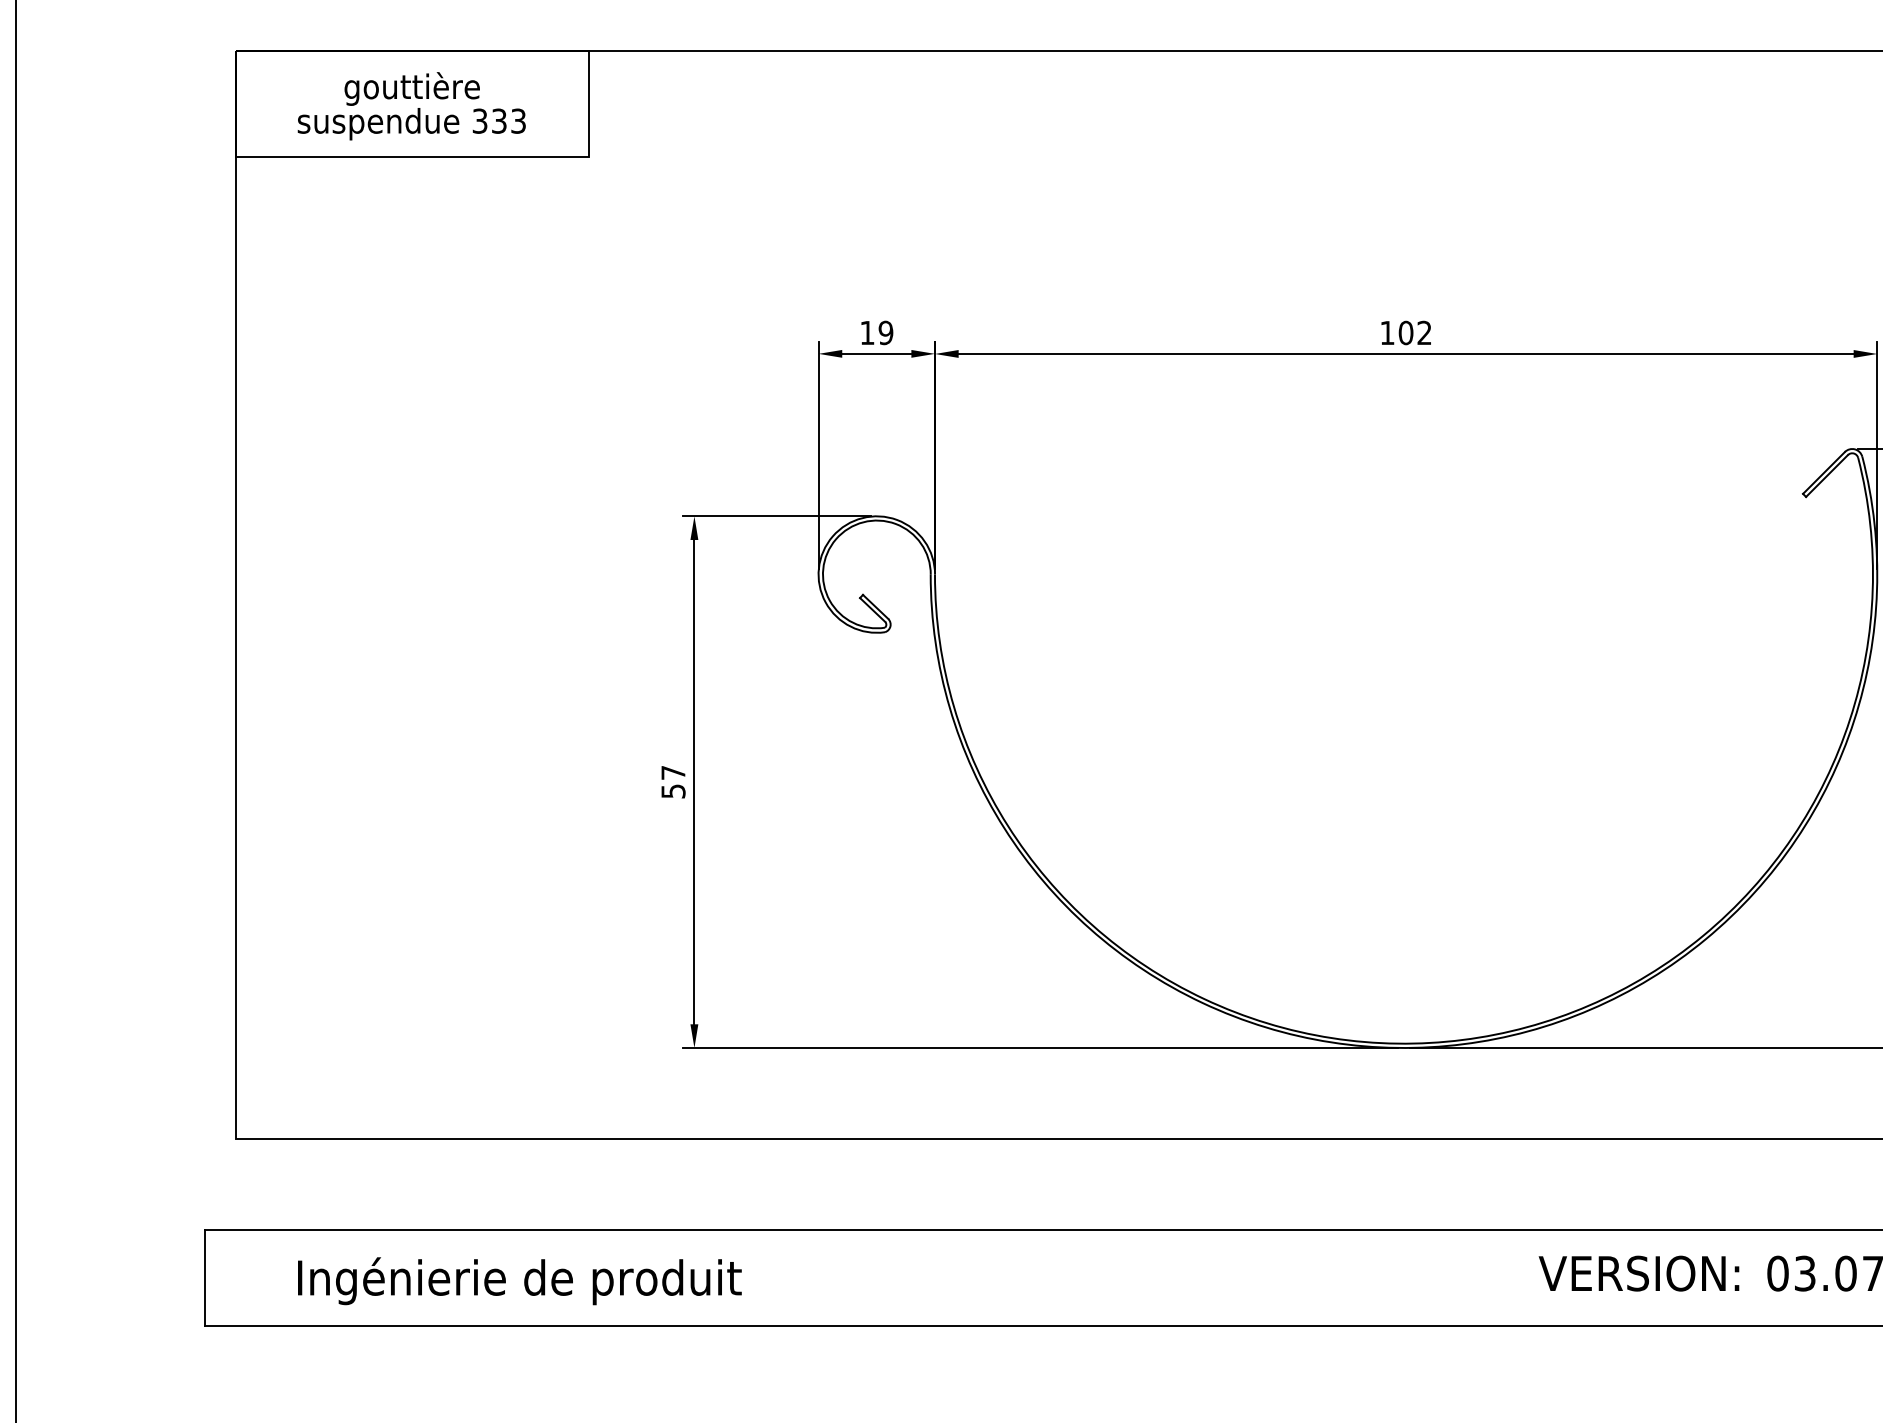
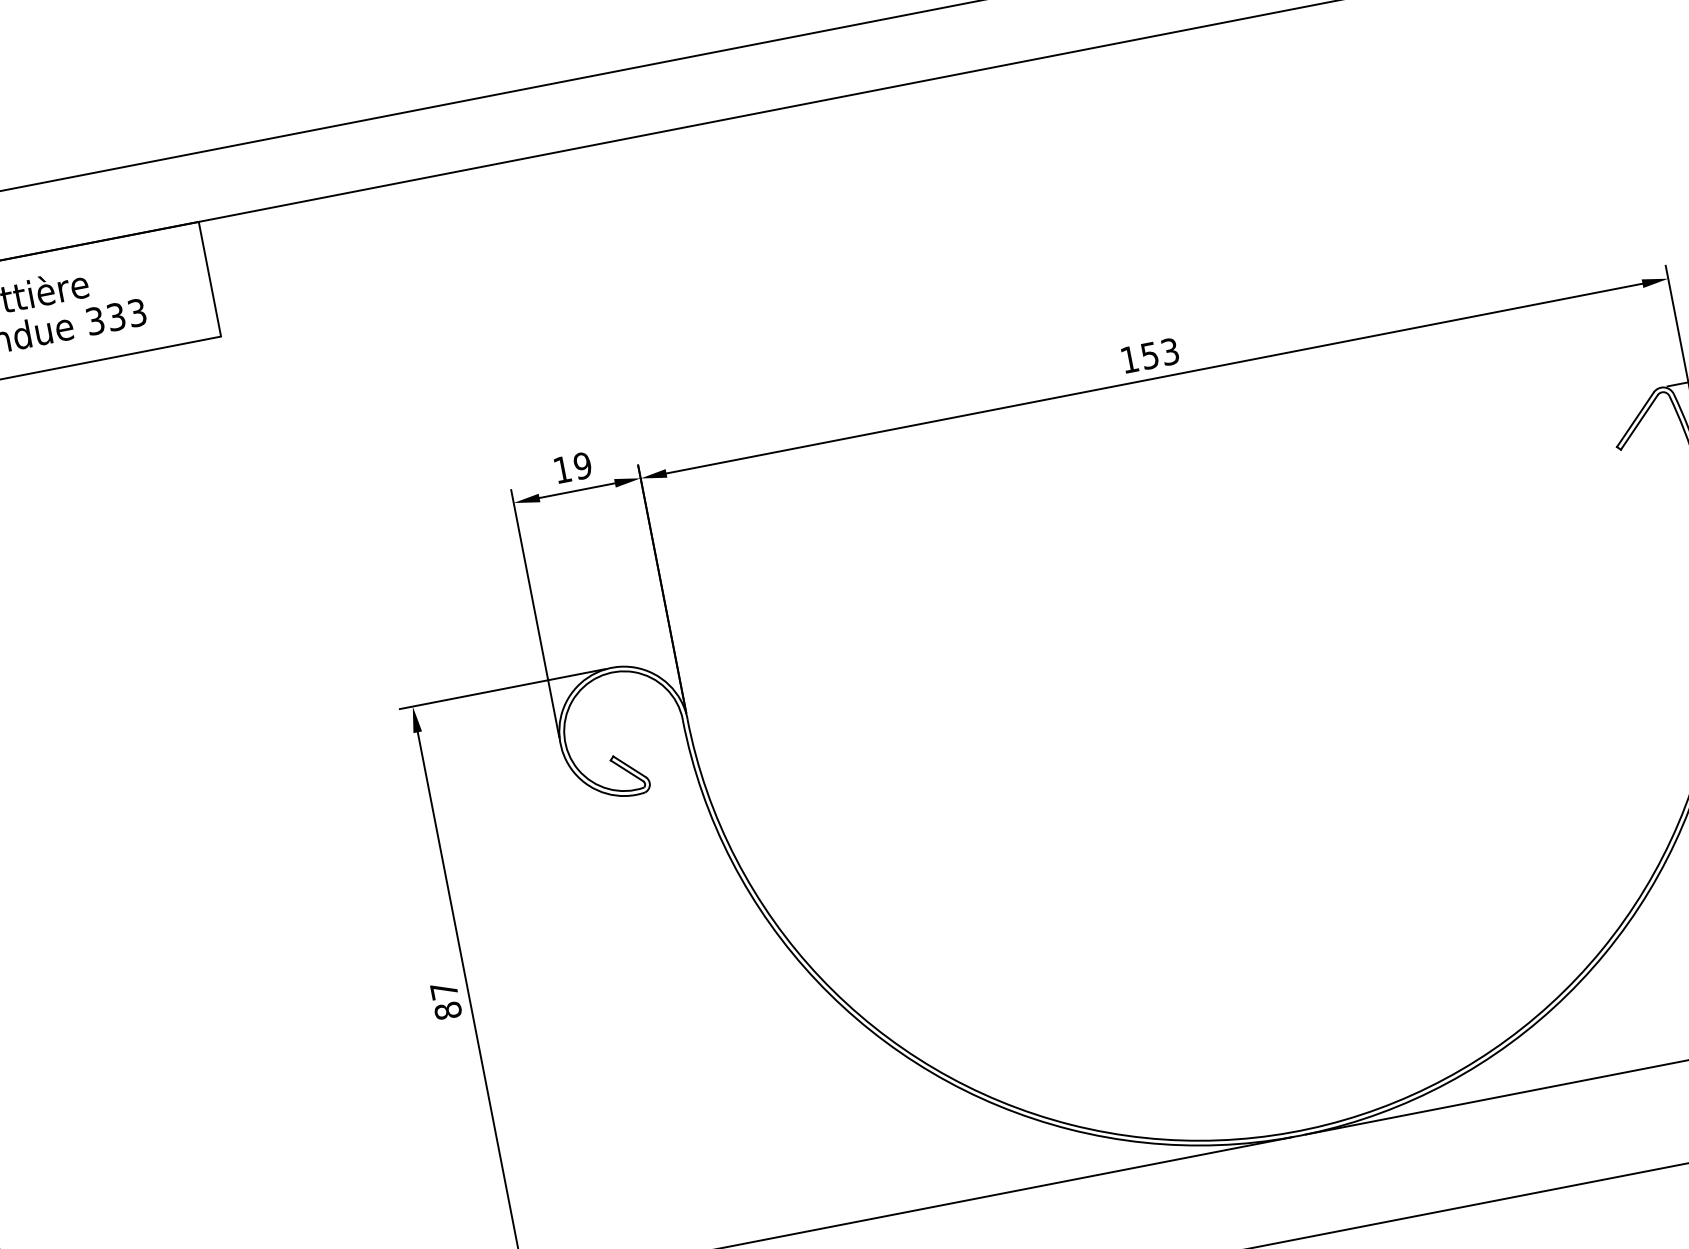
text: (1414, 332) -> (1159, 353), 102 -> 153
text: (673, 791) -> (448, 1010), 57 -> 87

